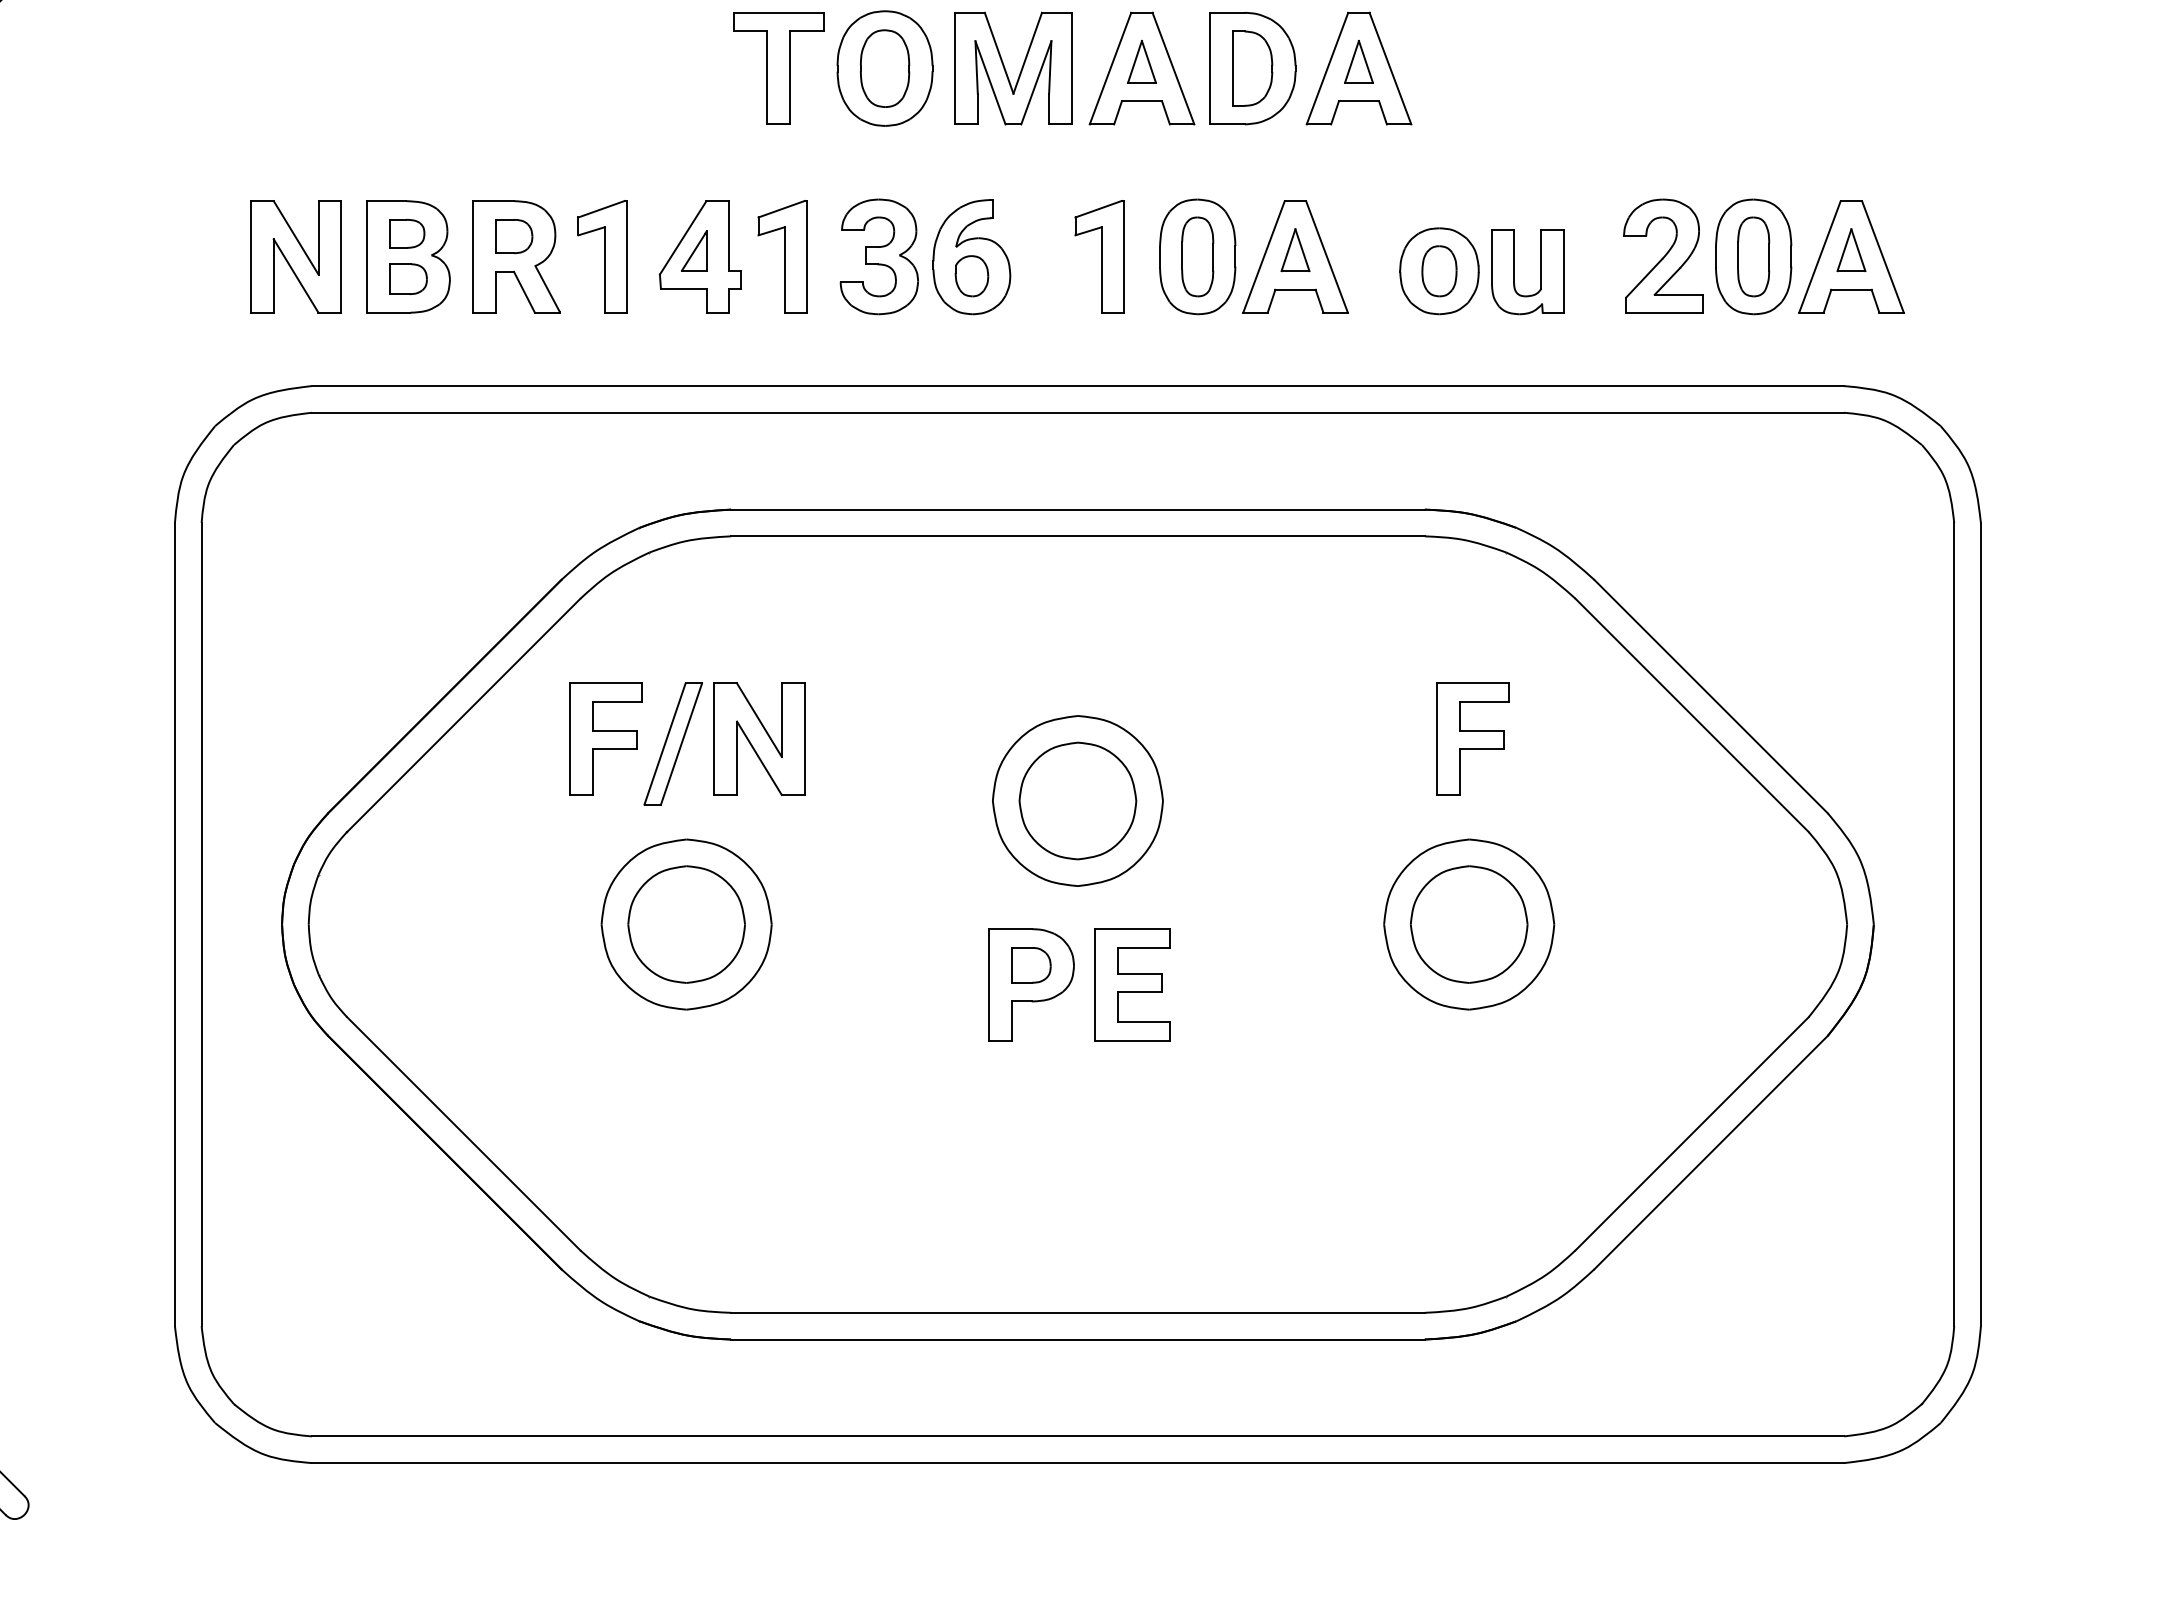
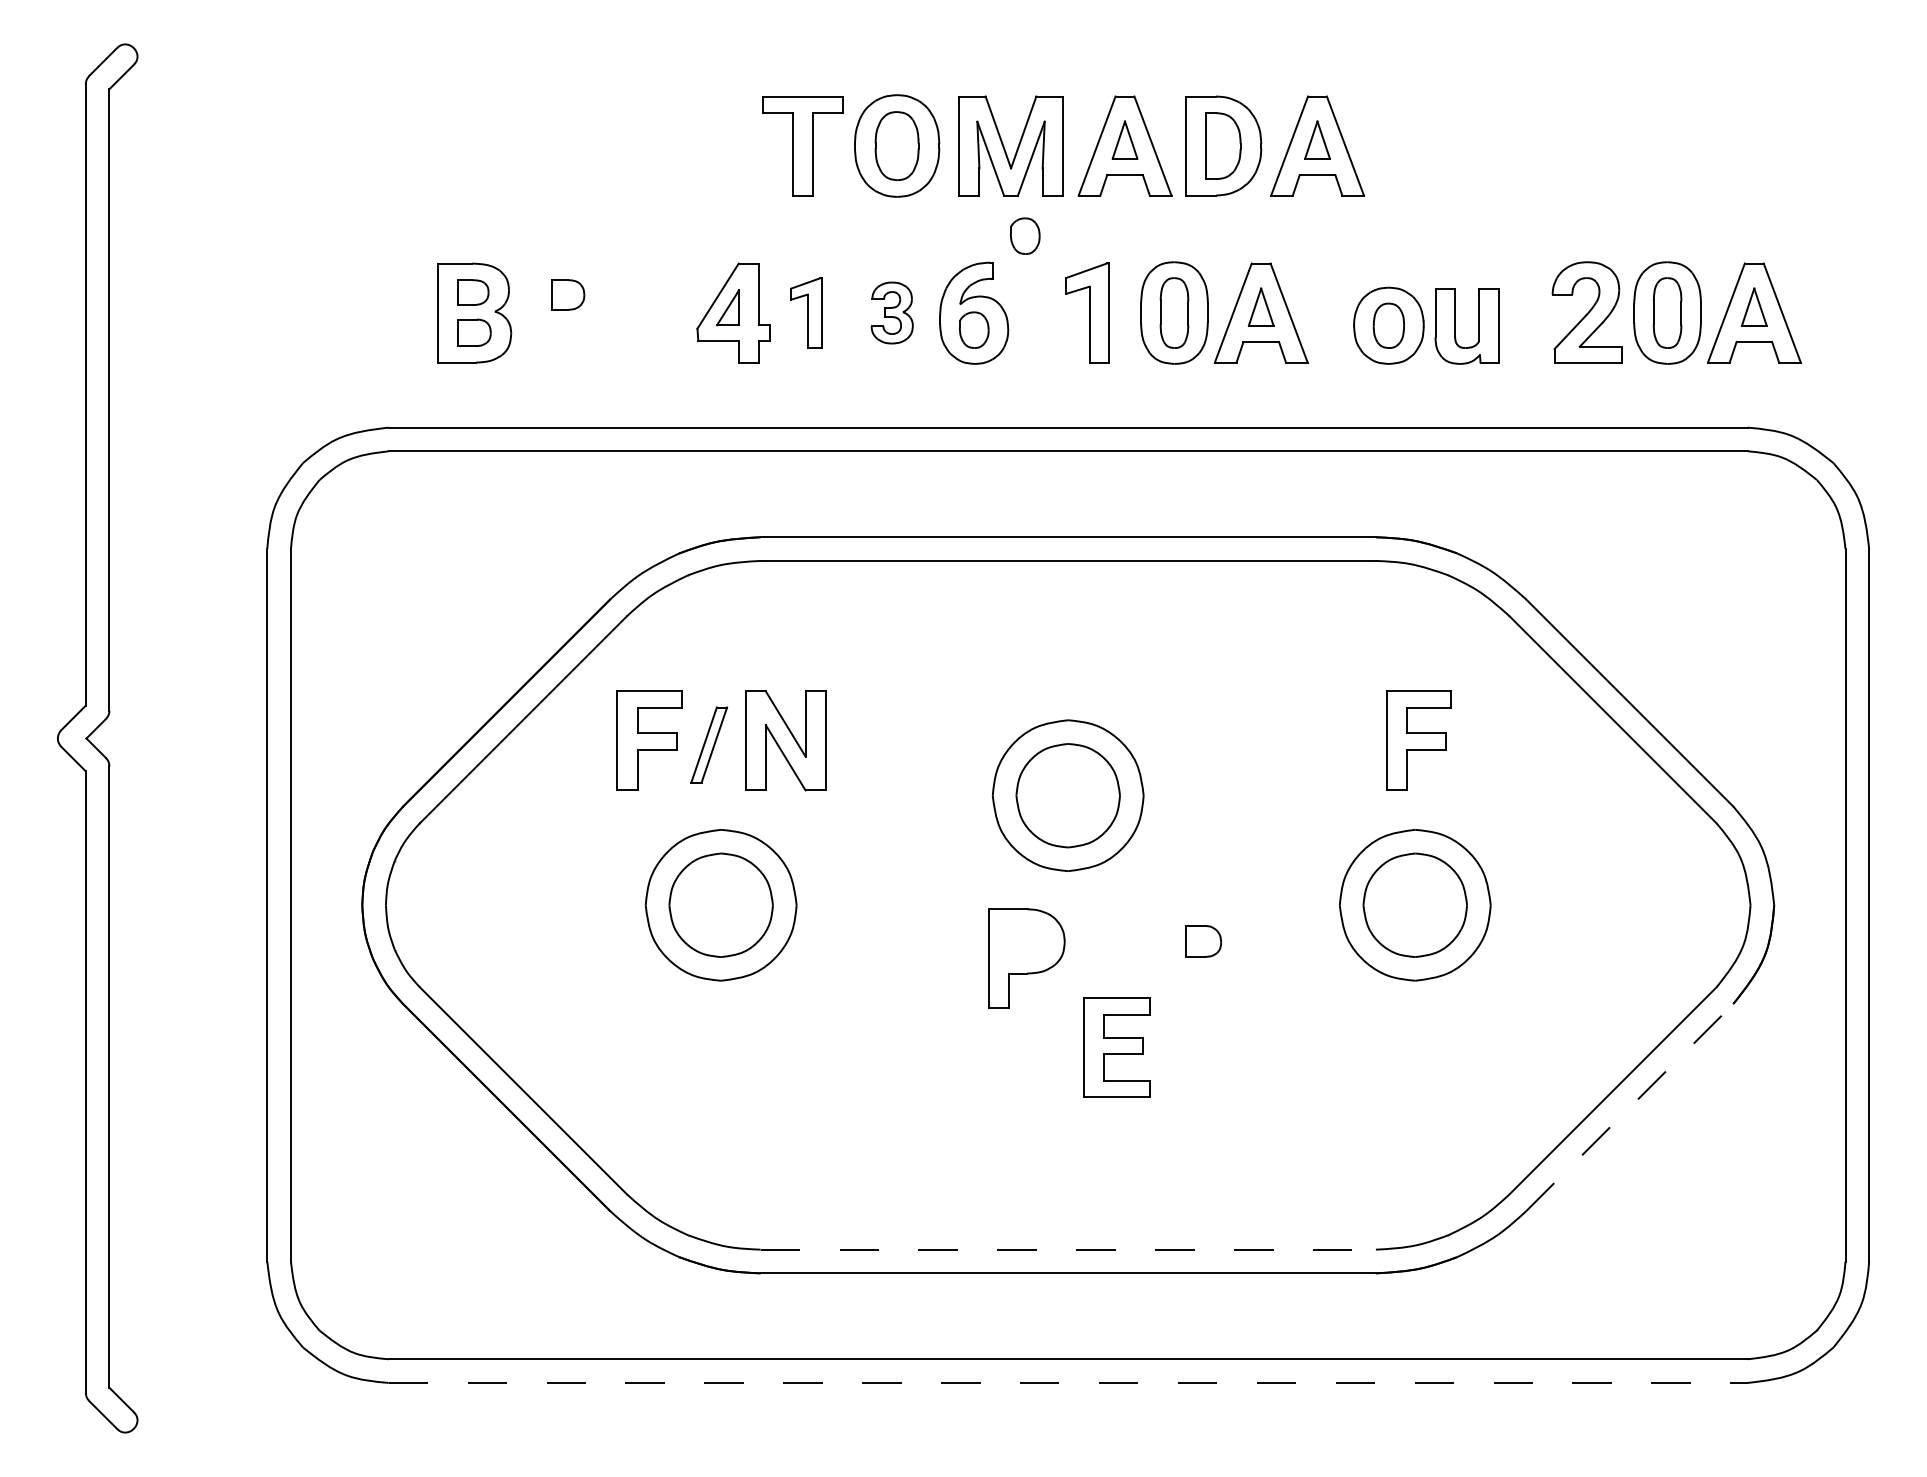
part: (1029, 169) -> (1025, 235), added
part: (295, 256) -> (374, 312), removed
part: (515, 256) -> (569, 312), removed
part: (602, 256) -> (646, 312), removed
part: (782, 256) -> (806, 312), size x0.7
part: (879, 256) -> (892, 312), size x0.6
part: (672, 743) -> (708, 744), size x0.7
part: (1030, 965) -> (1203, 941), moved
part: (1132, 984) -> (1116, 1047), moved
line: (1711, 1152) -> (1630, 1107), solid -> dashed
line: (1078, 1312) -> (1068, 1249), solid -> dashed
line: (1078, 1462) -> (1068, 1382), solid -> dashed

